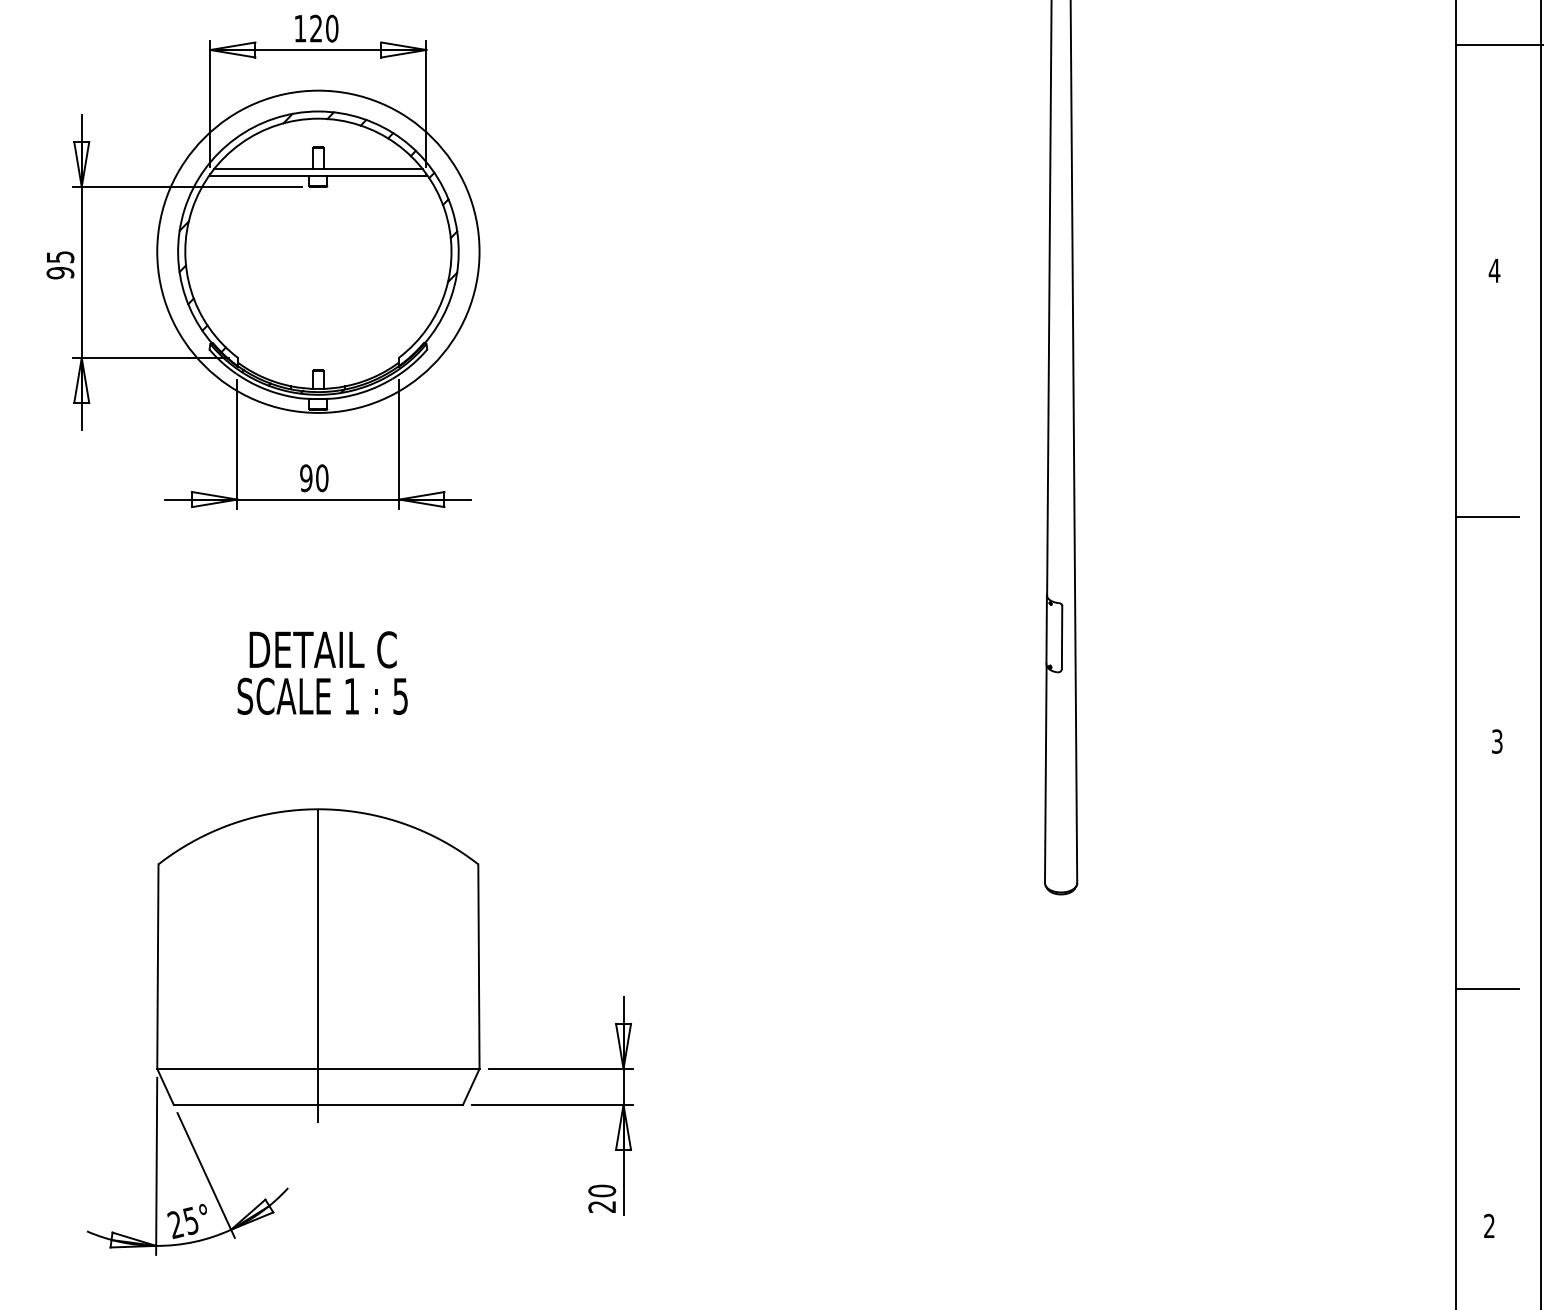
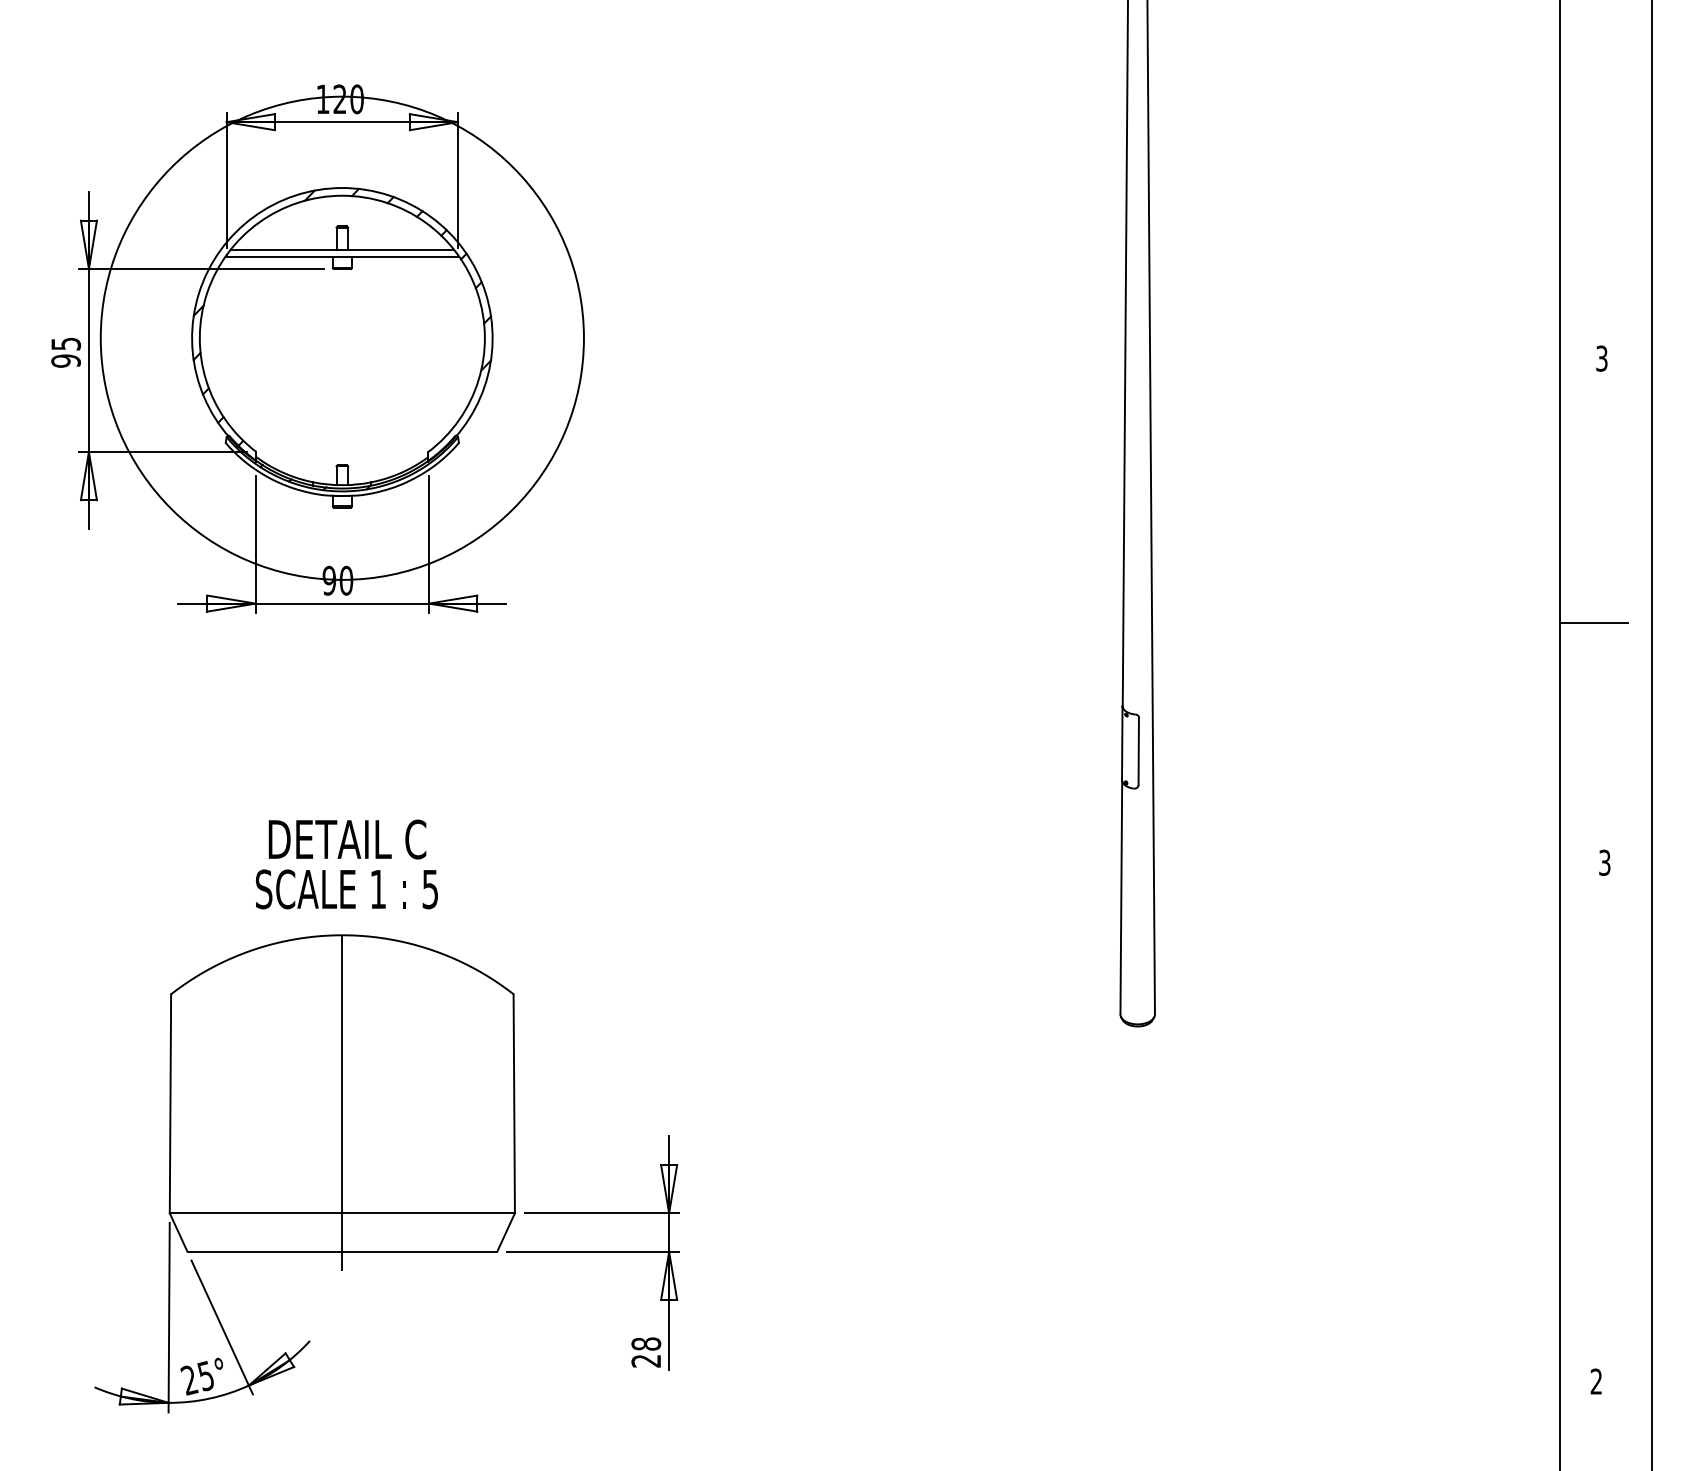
line: (1498, 45) -> (1606, 117), removed
circle: (317, 251) -> (341, 337), size x1.4
text: (1494, 270) -> (1601, 358), 4 -> 3
text: (322, 673) -> (346, 864), moved
line: (1486, 988) -> (1593, 1127), removed
text: (602, 1190) -> (646, 1343), 20 -> 28

